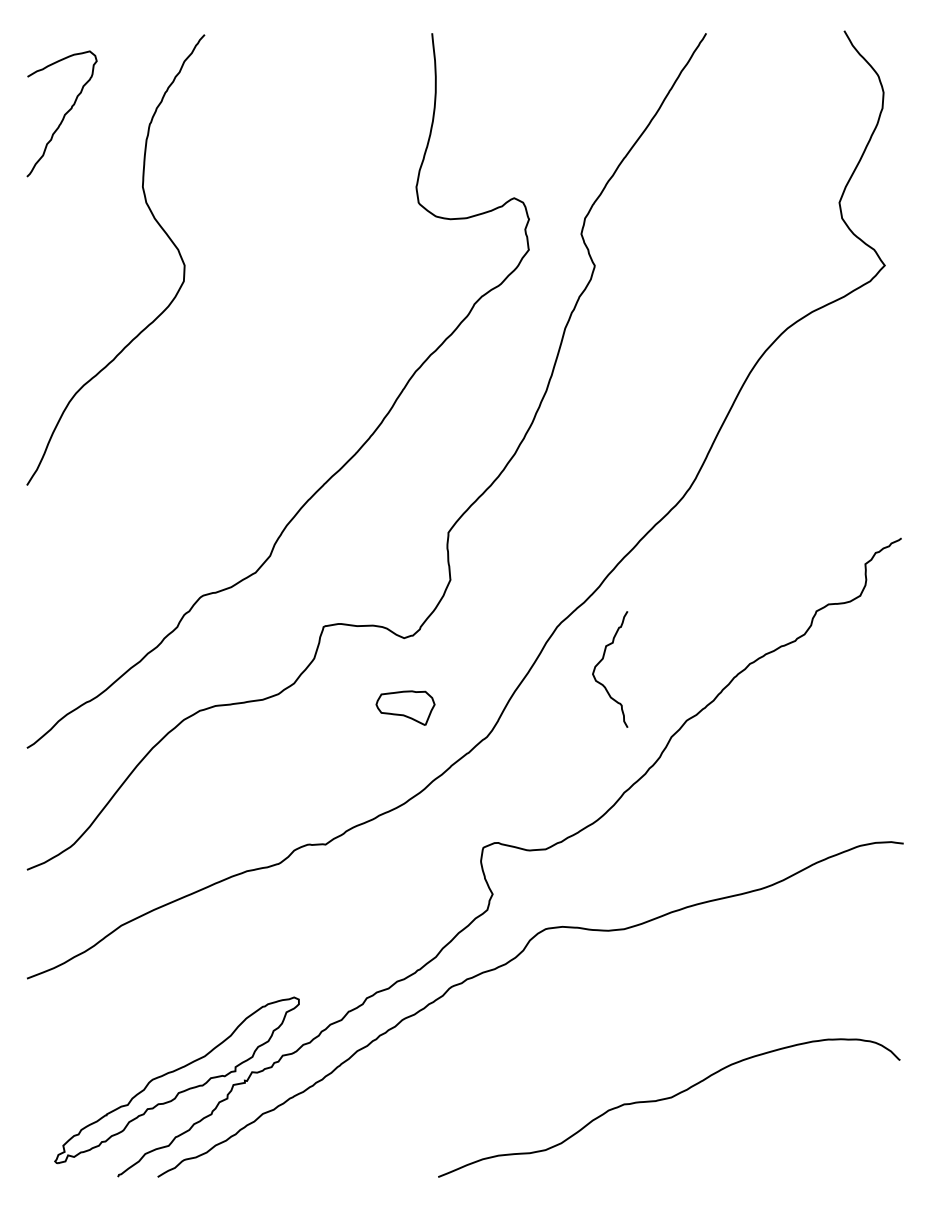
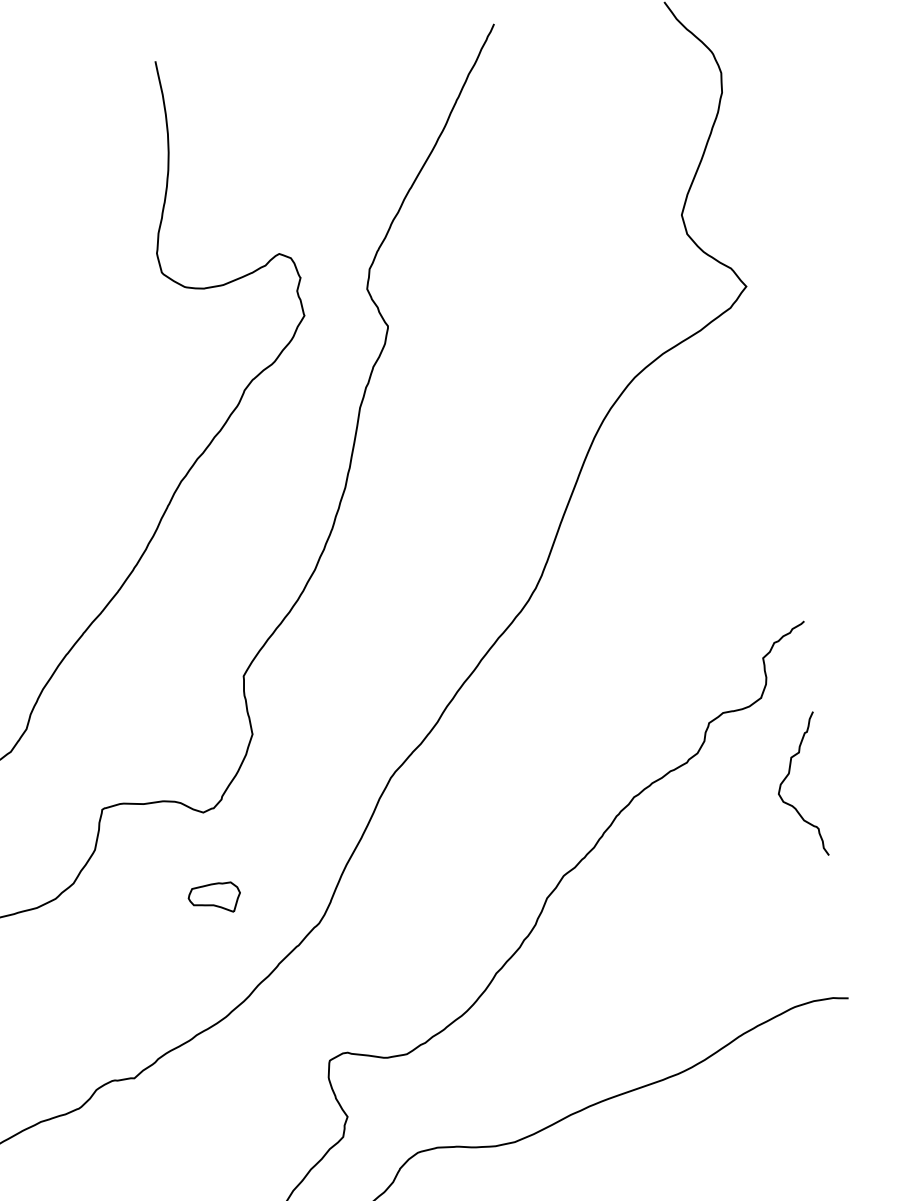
curve: (602, 660) -> (788, 775), moved
part: (405, 707) -> (214, 898), size x0.71

